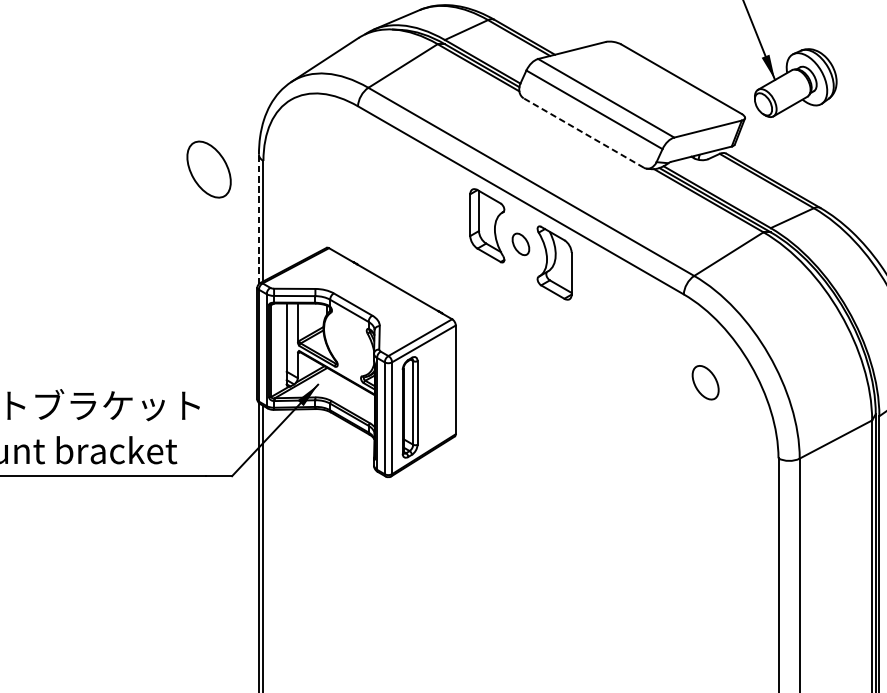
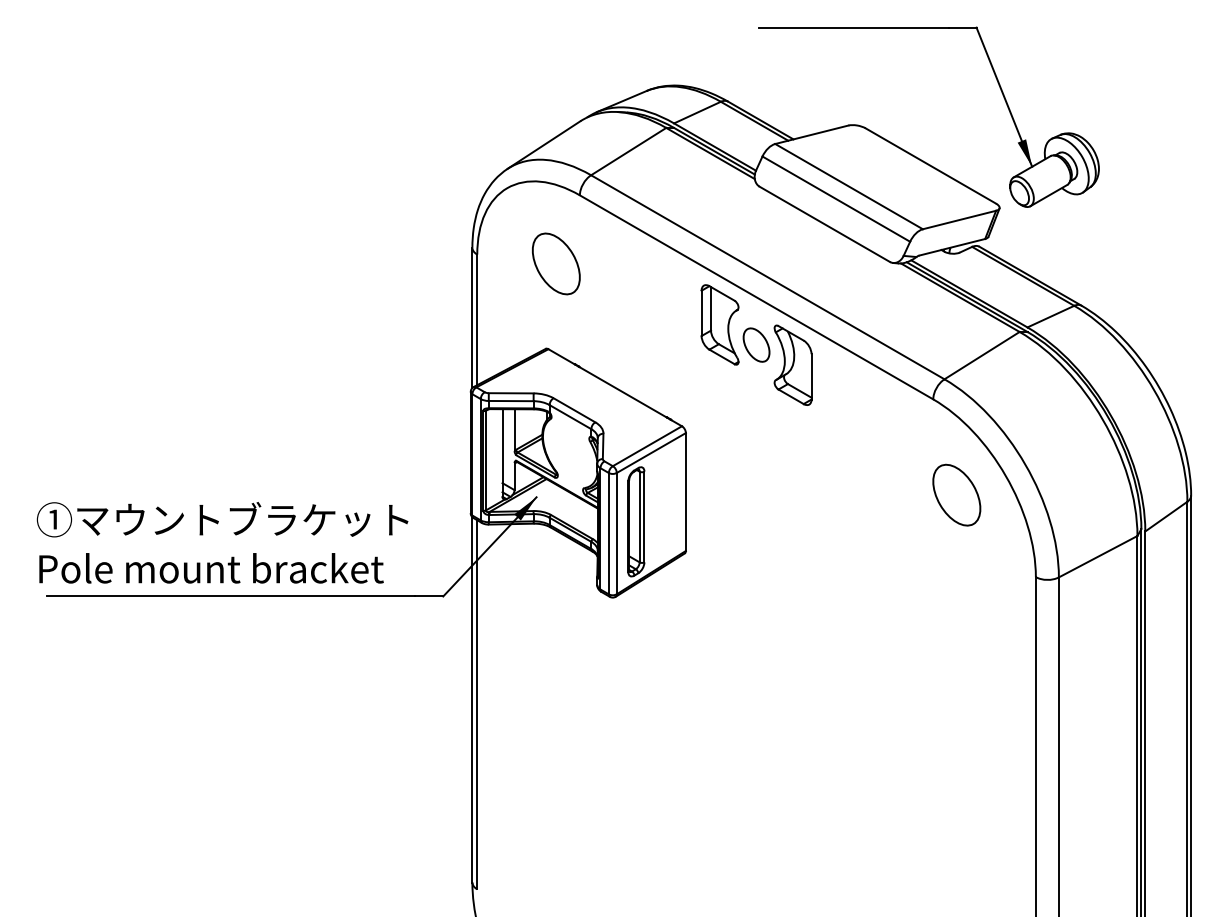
line: (583, 133) -> (824, 224), dashed -> solid
part: (209, 169) -> (556, 263), moved
line: (259, 218) -> (472, 317), dashed -> solid
part: (520, 243) -> (756, 344), size x1.43
part: (705, 382) -> (956, 494), size x1.67

